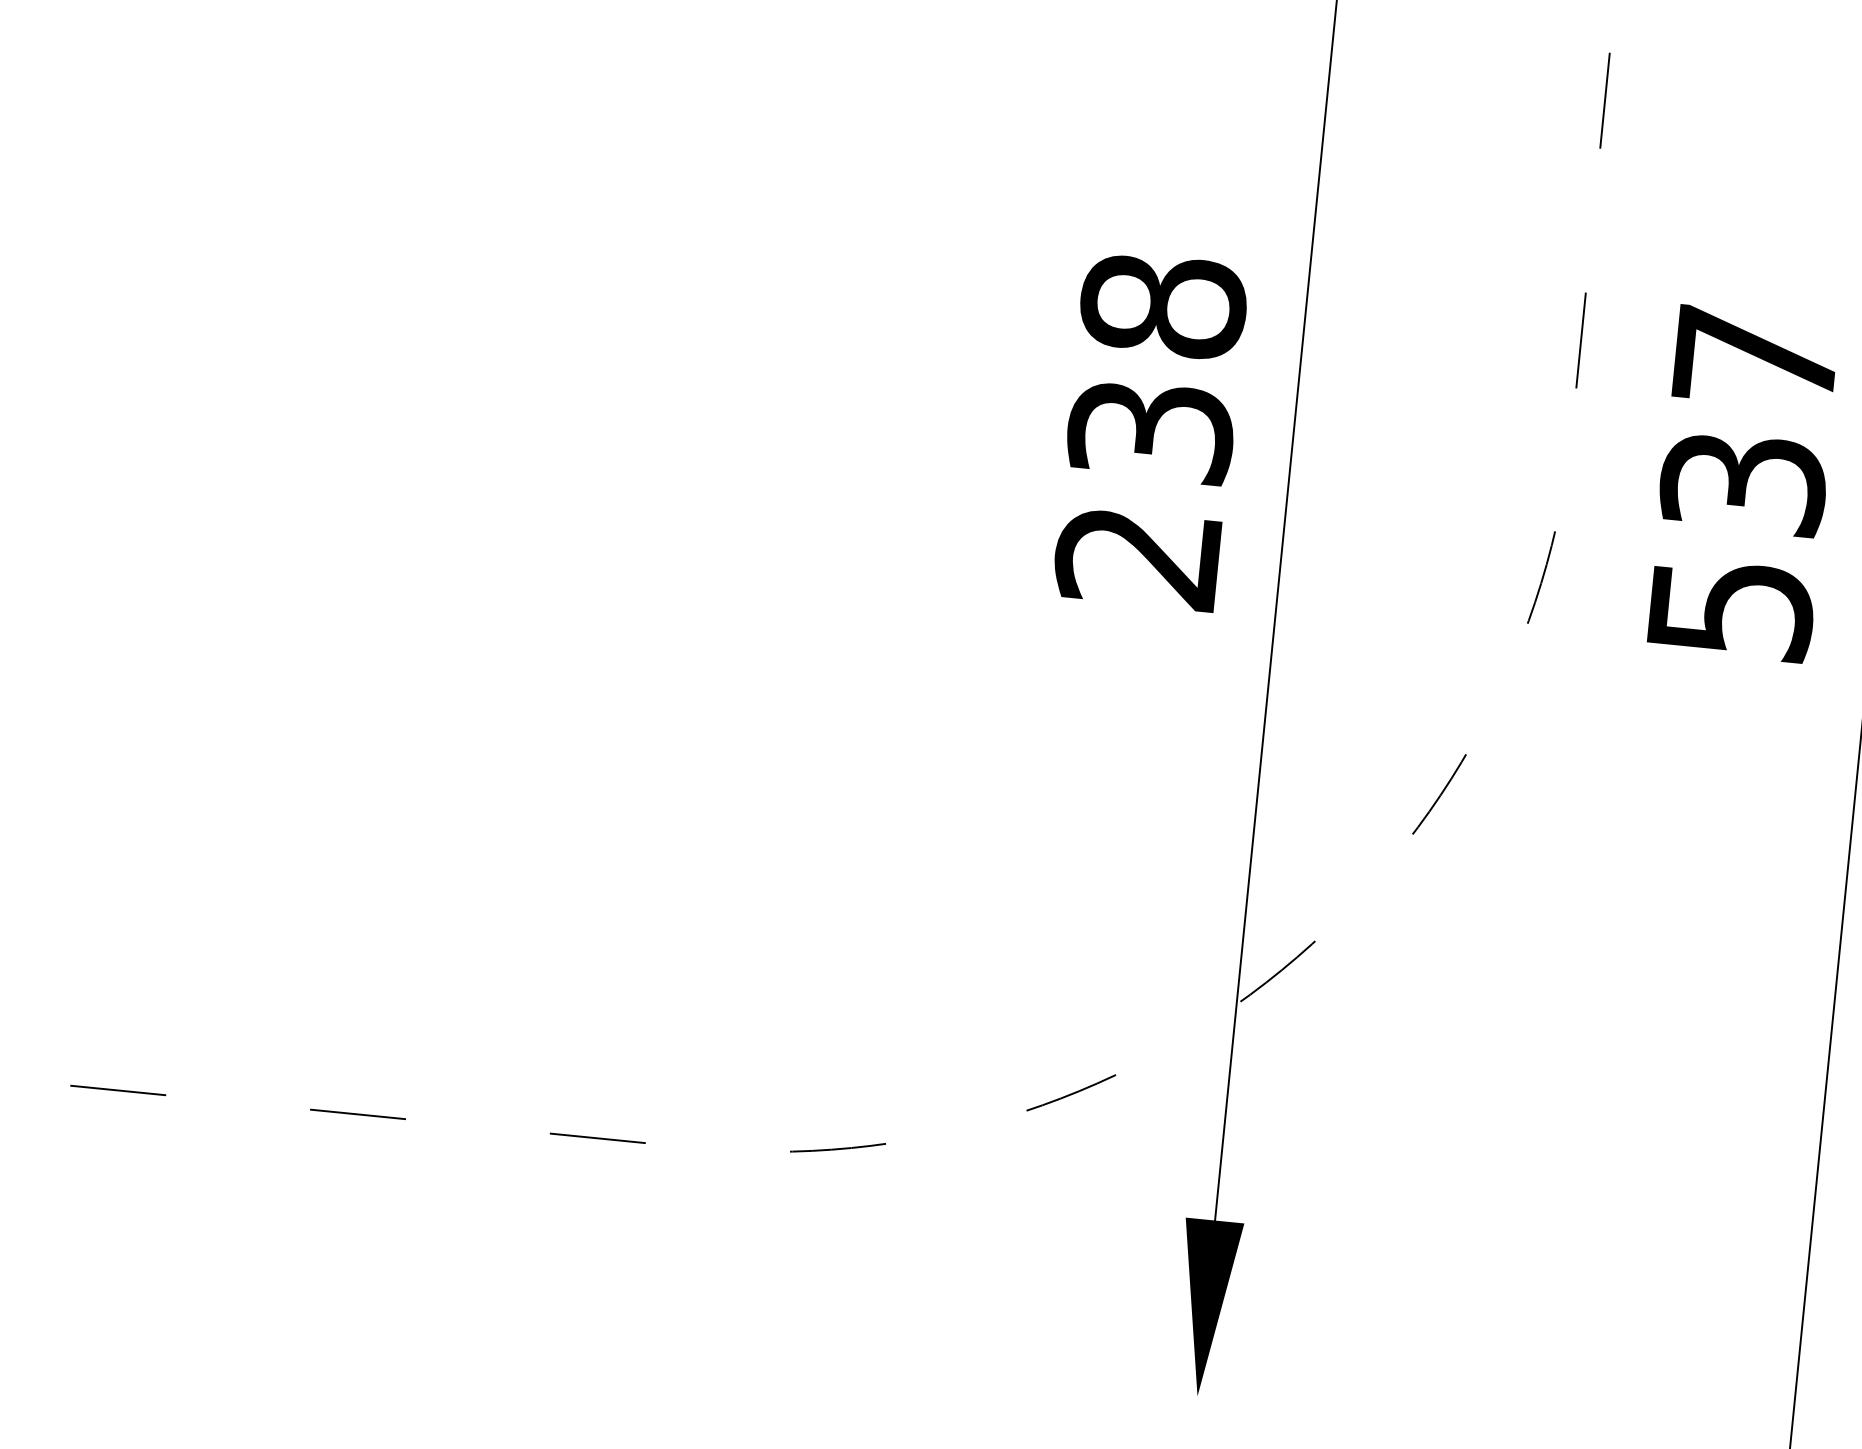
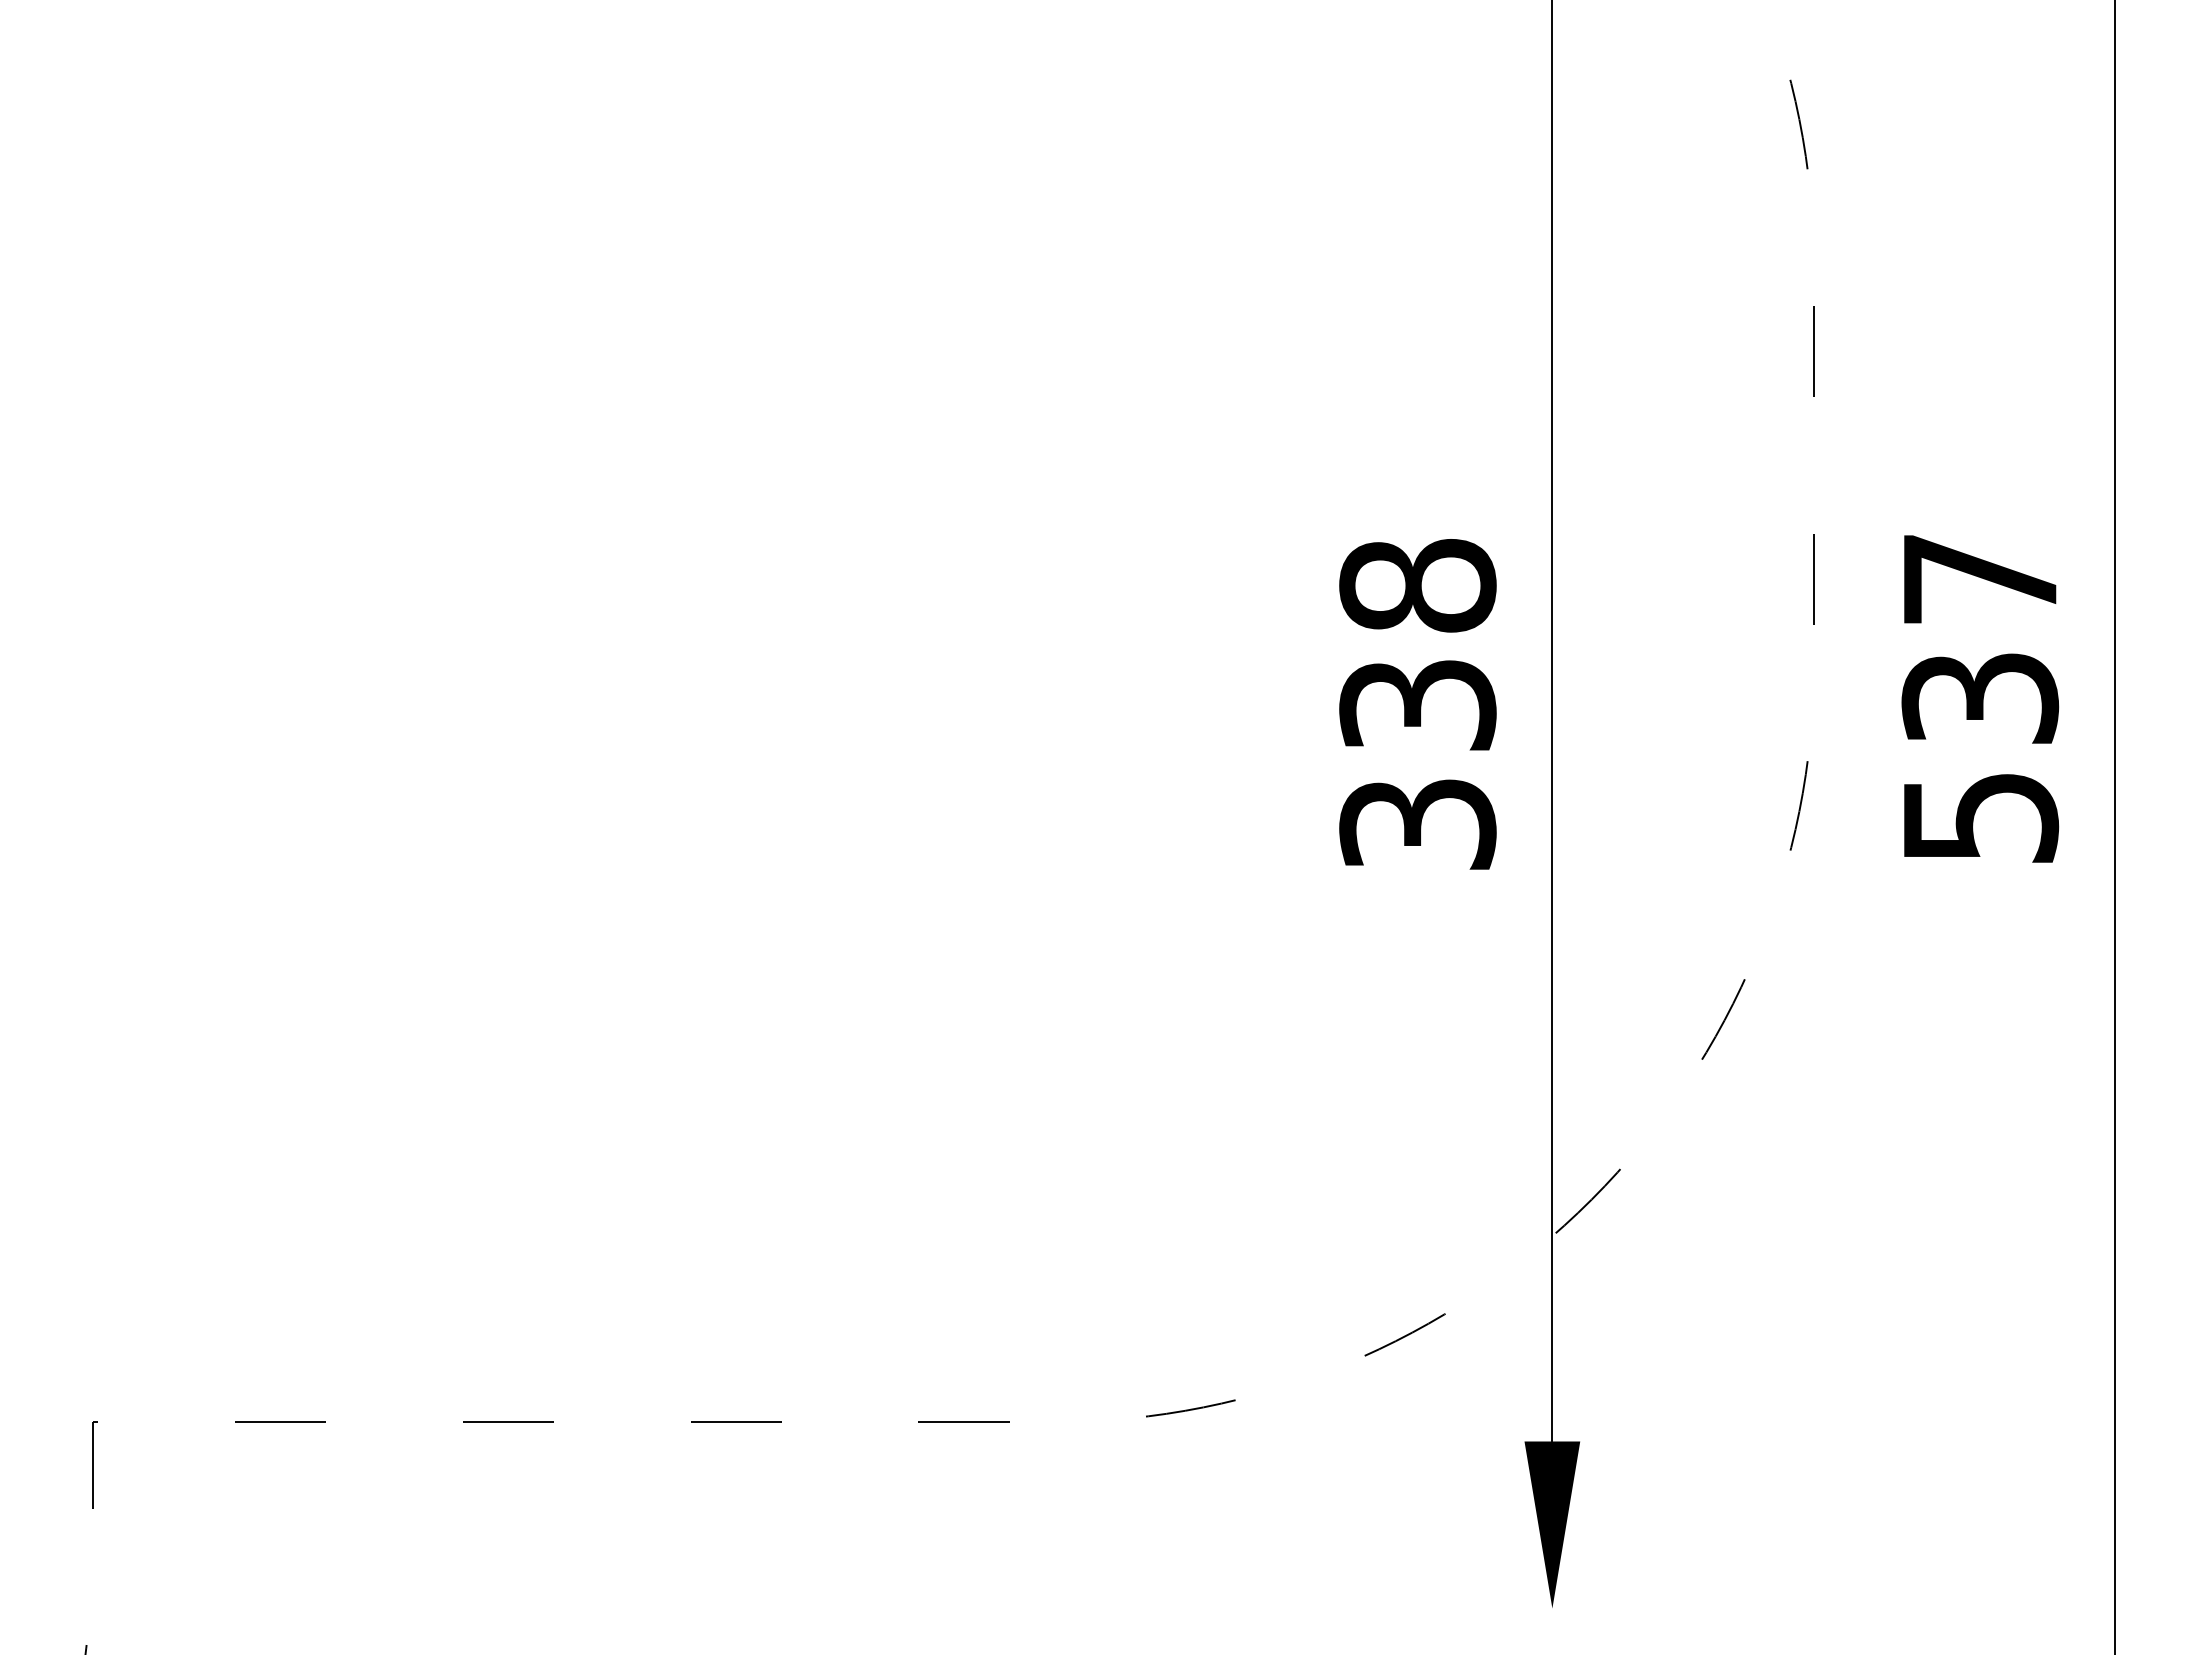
text: (1137, 557) -> (1417, 824), 238 -> 338

